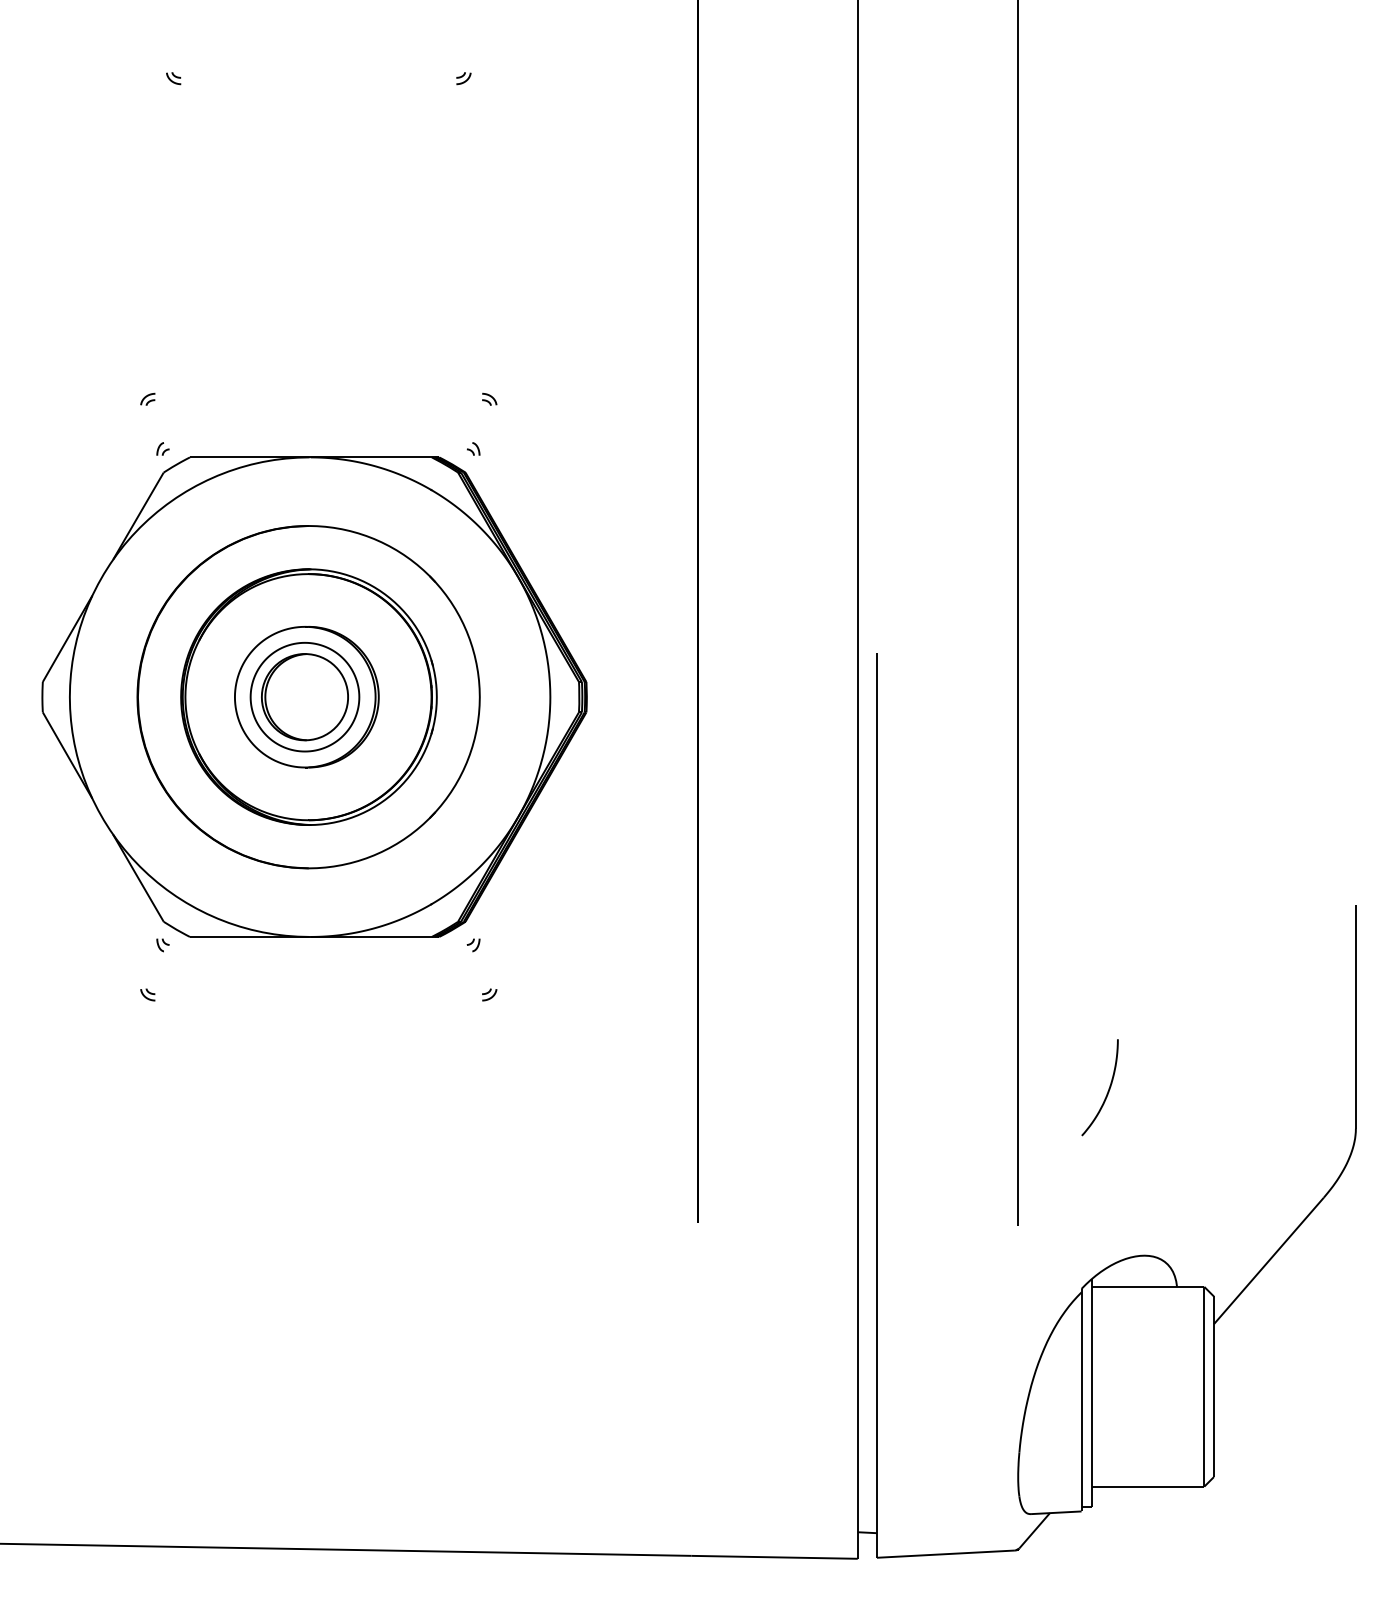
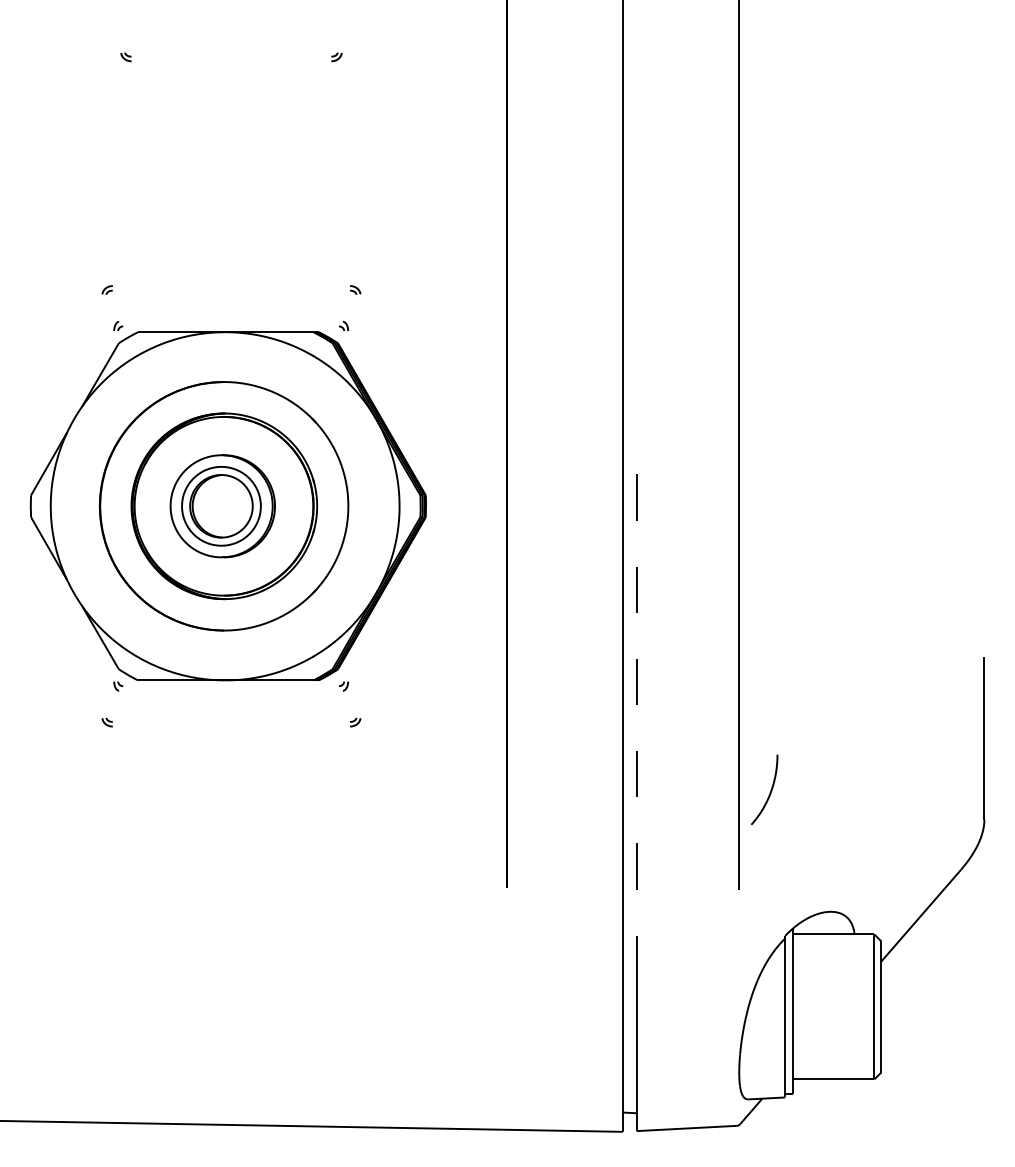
line: (876, 978) -> (636, 710), solid -> dashed
curve: (1107, 1091) -> (769, 792), moved

